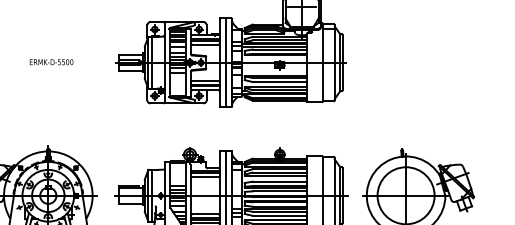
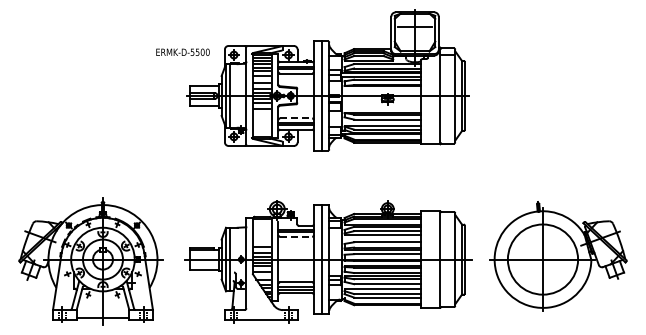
text: (51, 61) -> (182, 51), moved
line: (205, 81) -> (296, 118), solid -> dashed
line: (205, 177) -> (296, 236), solid -> dashed

